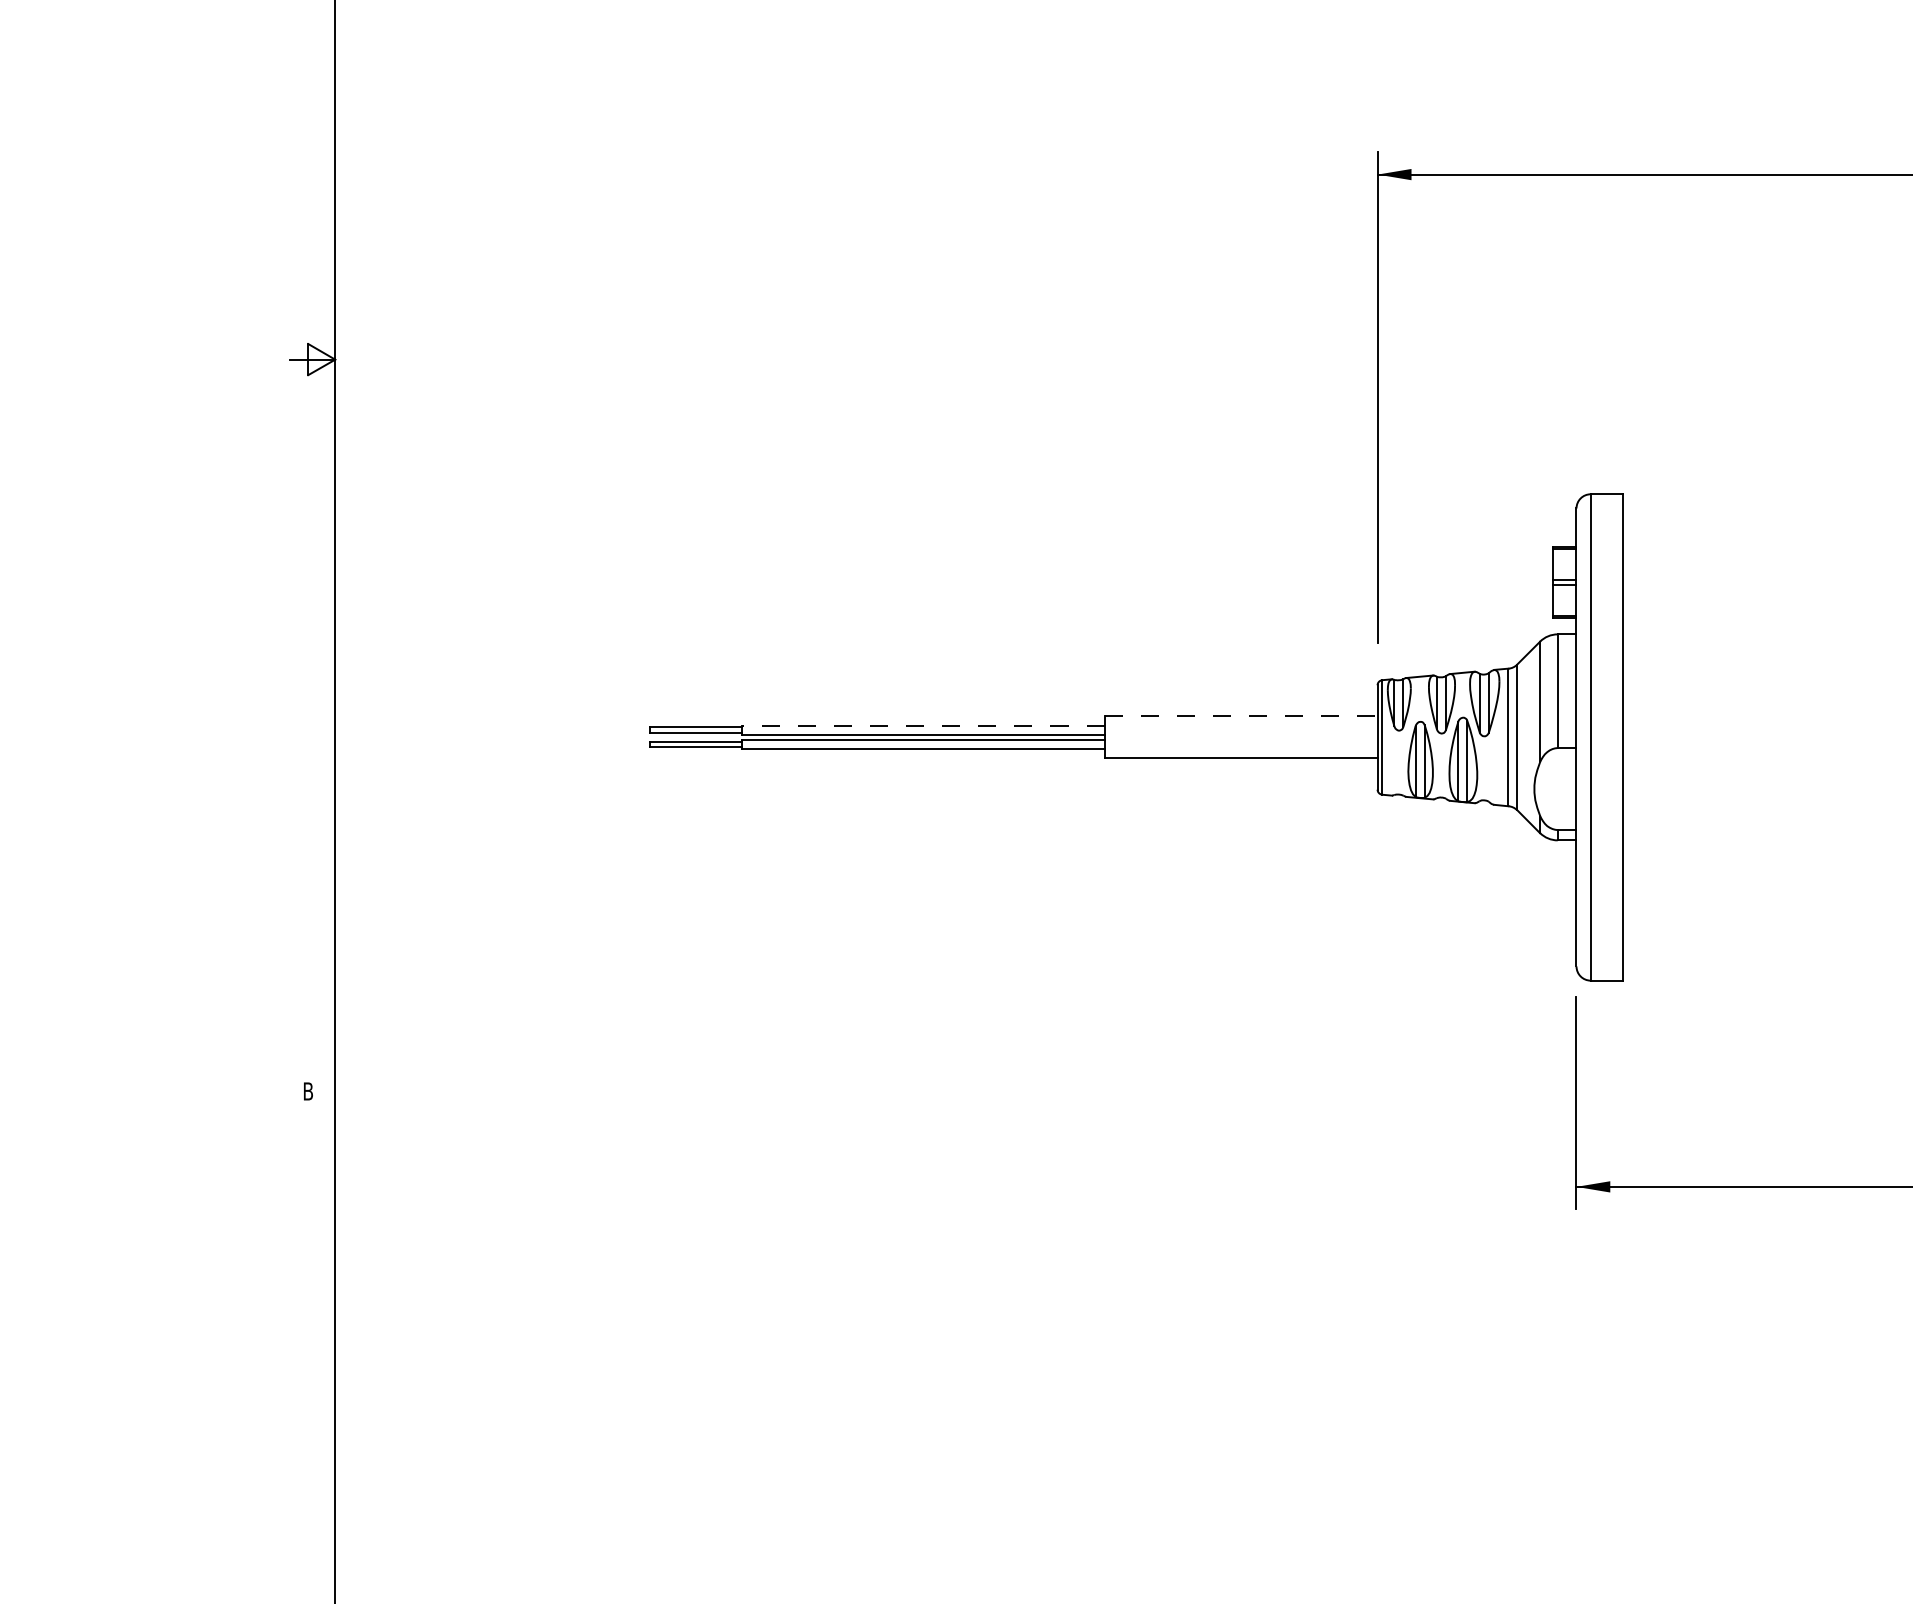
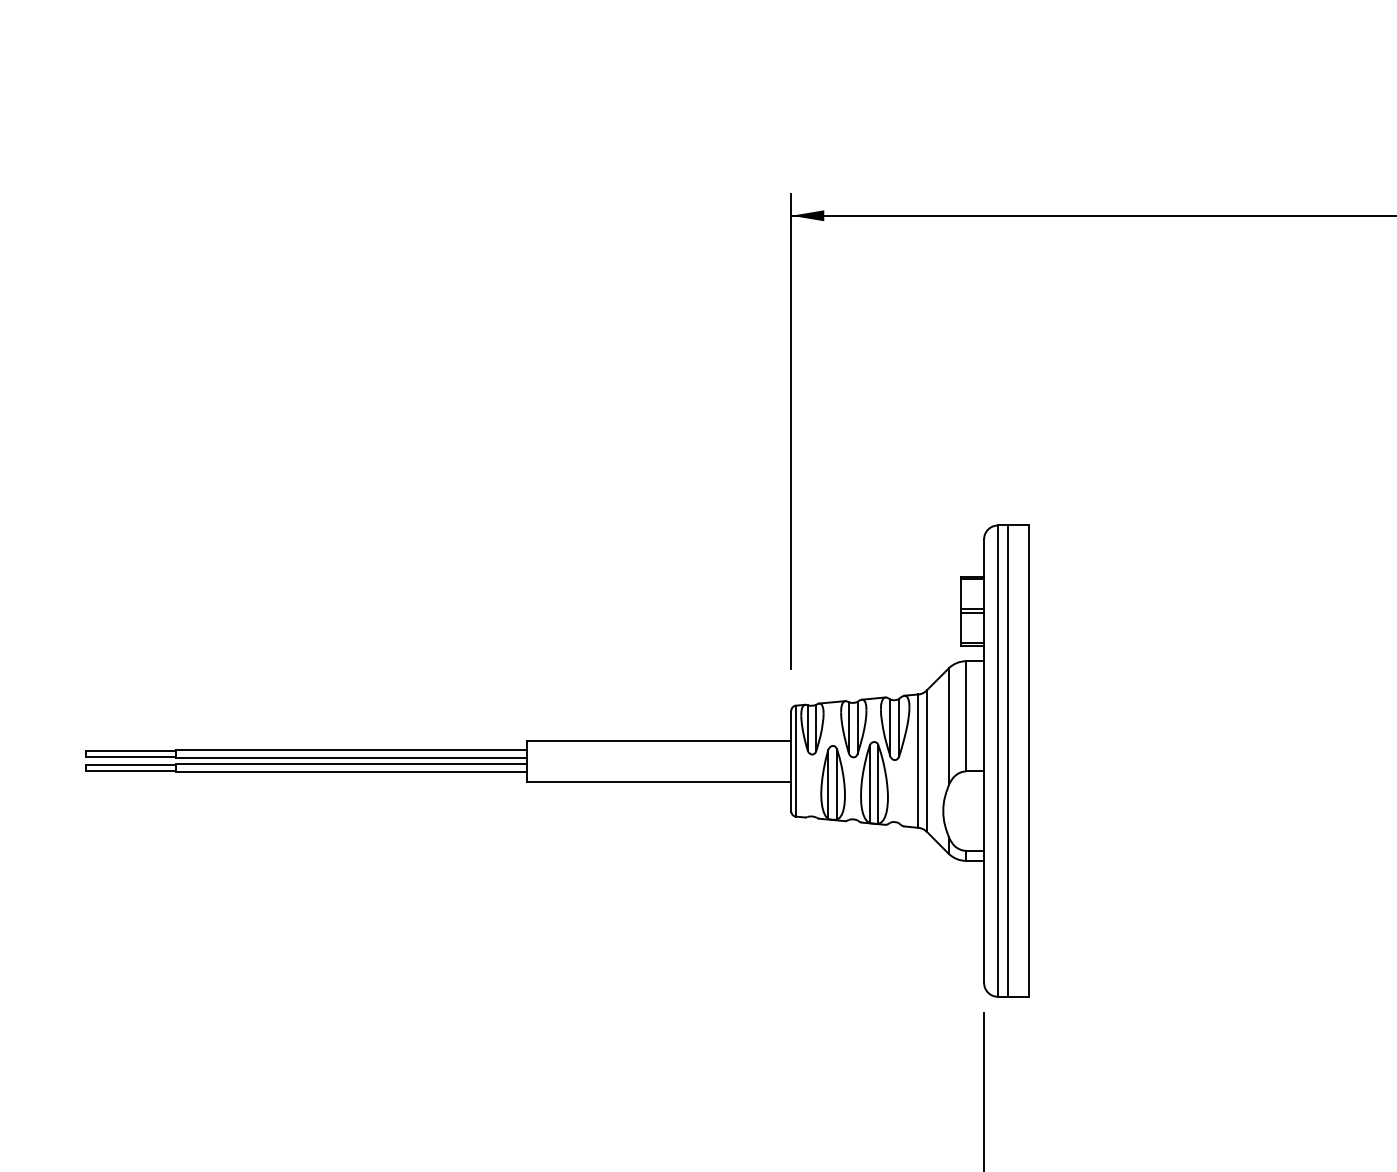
line: (1241, 716) -> (659, 740), dashed -> solid
line: (923, 725) -> (351, 749), dashed -> solid
line: (1601, 737) -> (1008, 761), added

